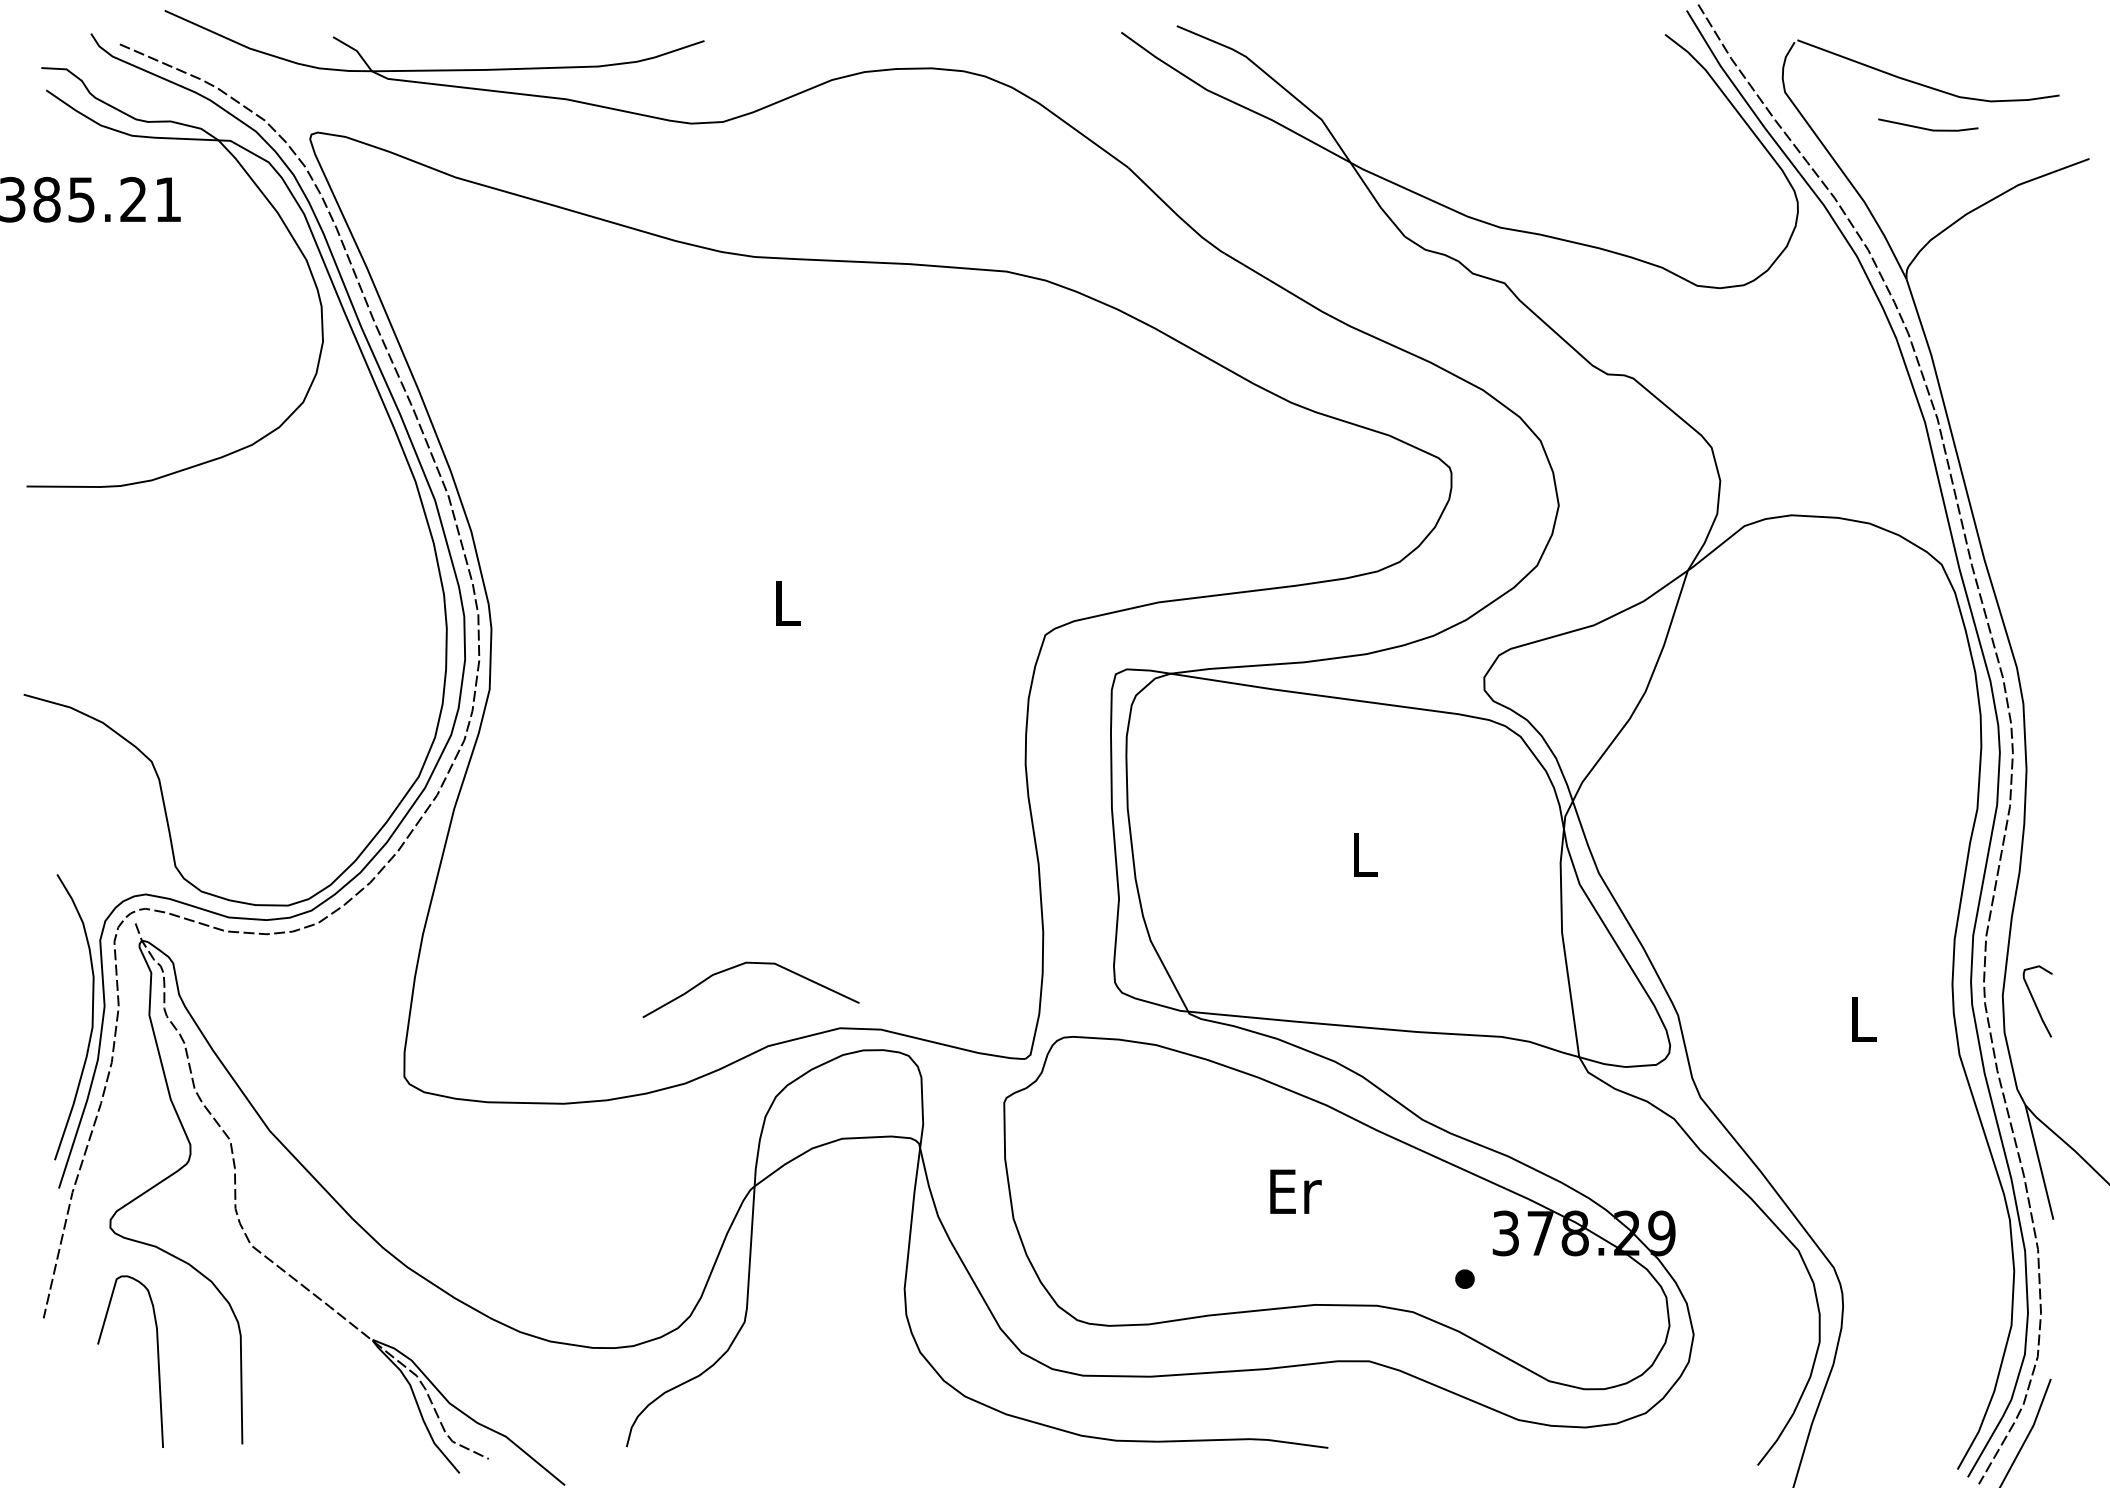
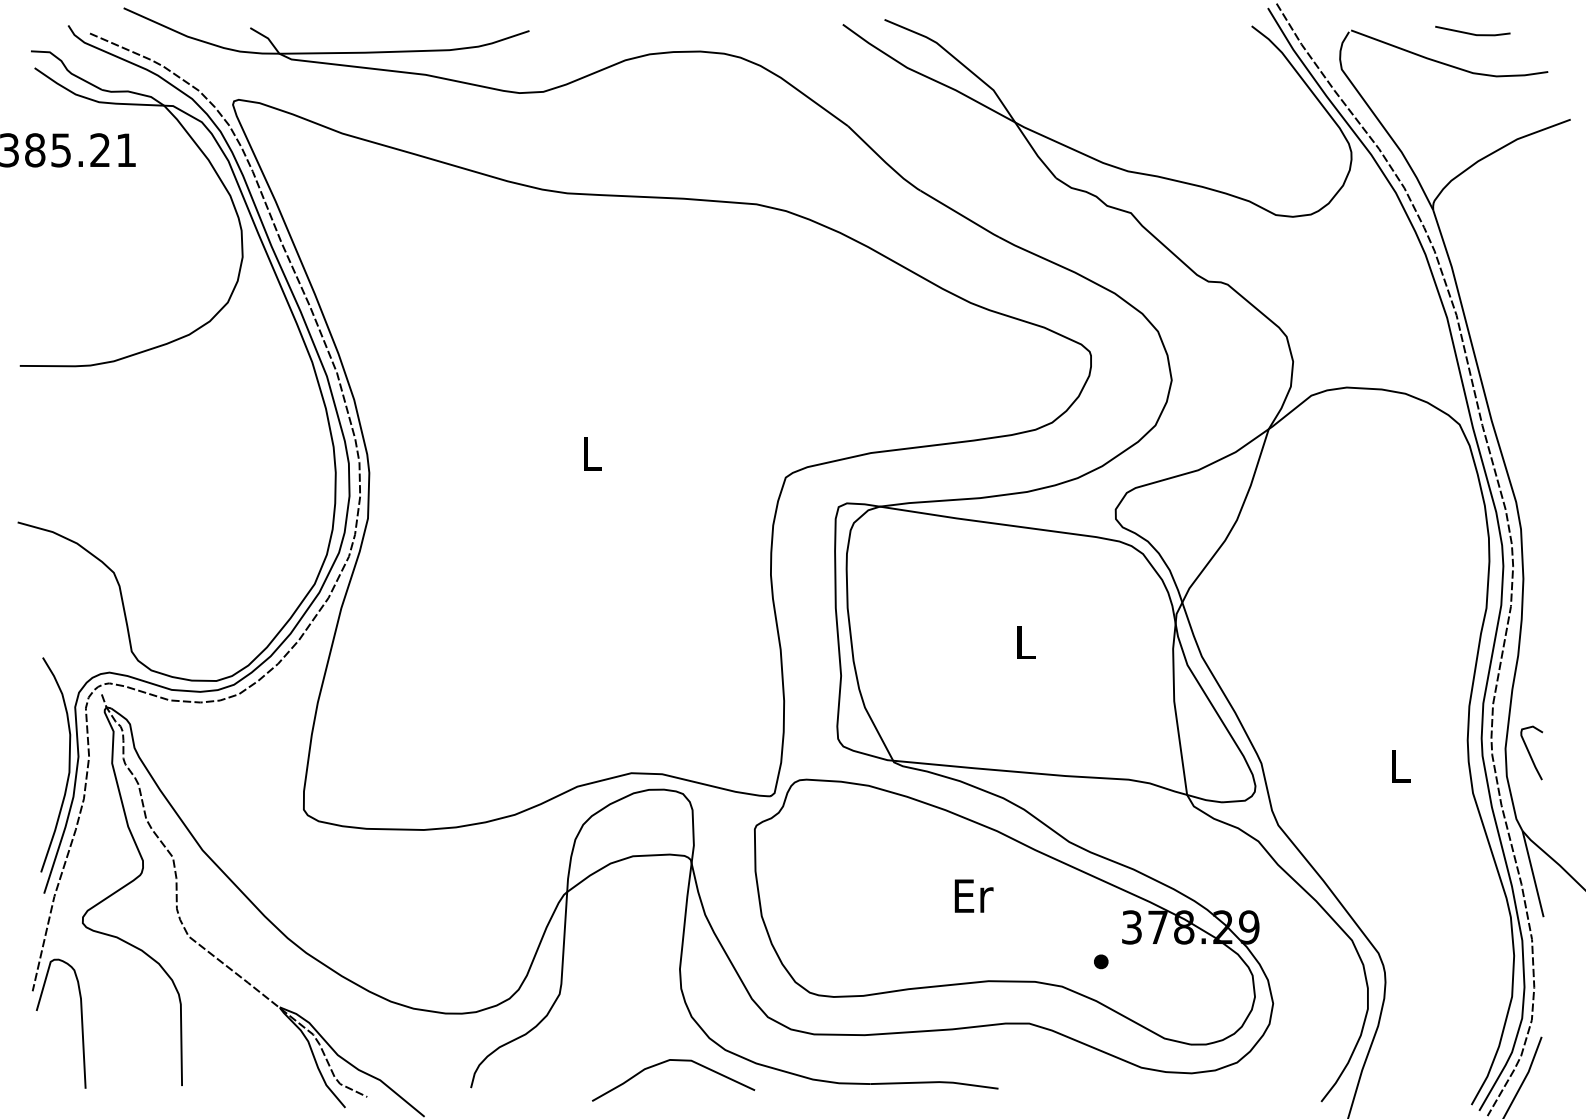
line: (1928, 128) -> (1473, 33), moved
curve: (739, 966) -> (664, 1062), moved
curve: (157, 1361) -> (81, 1023), moved

